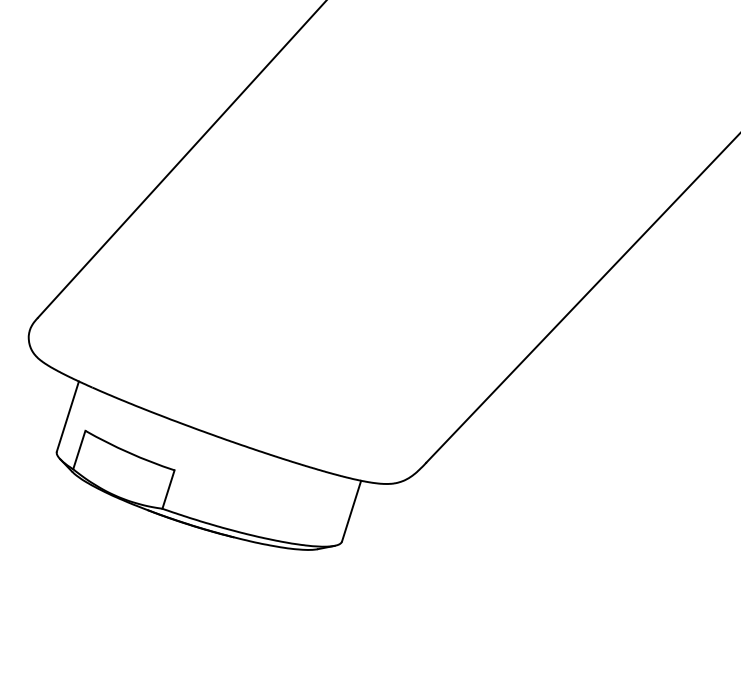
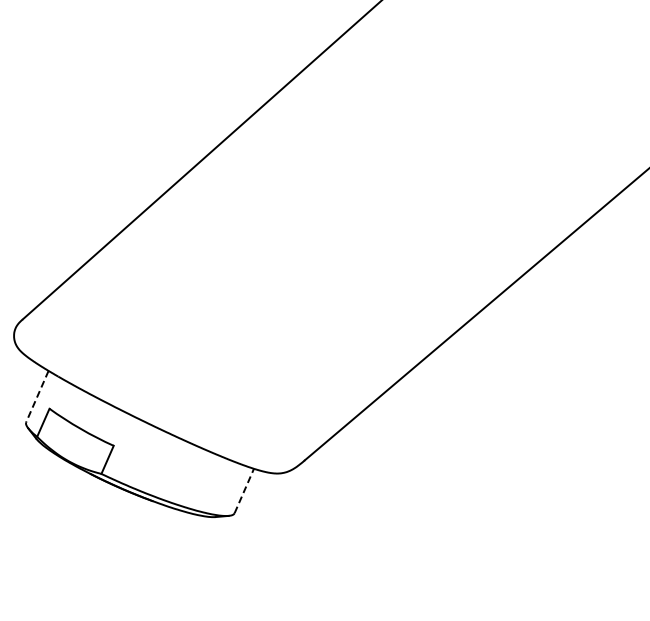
line: (68, 416) -> (37, 396), solid -> dashed
line: (351, 510) -> (244, 490), solid -> dashed

